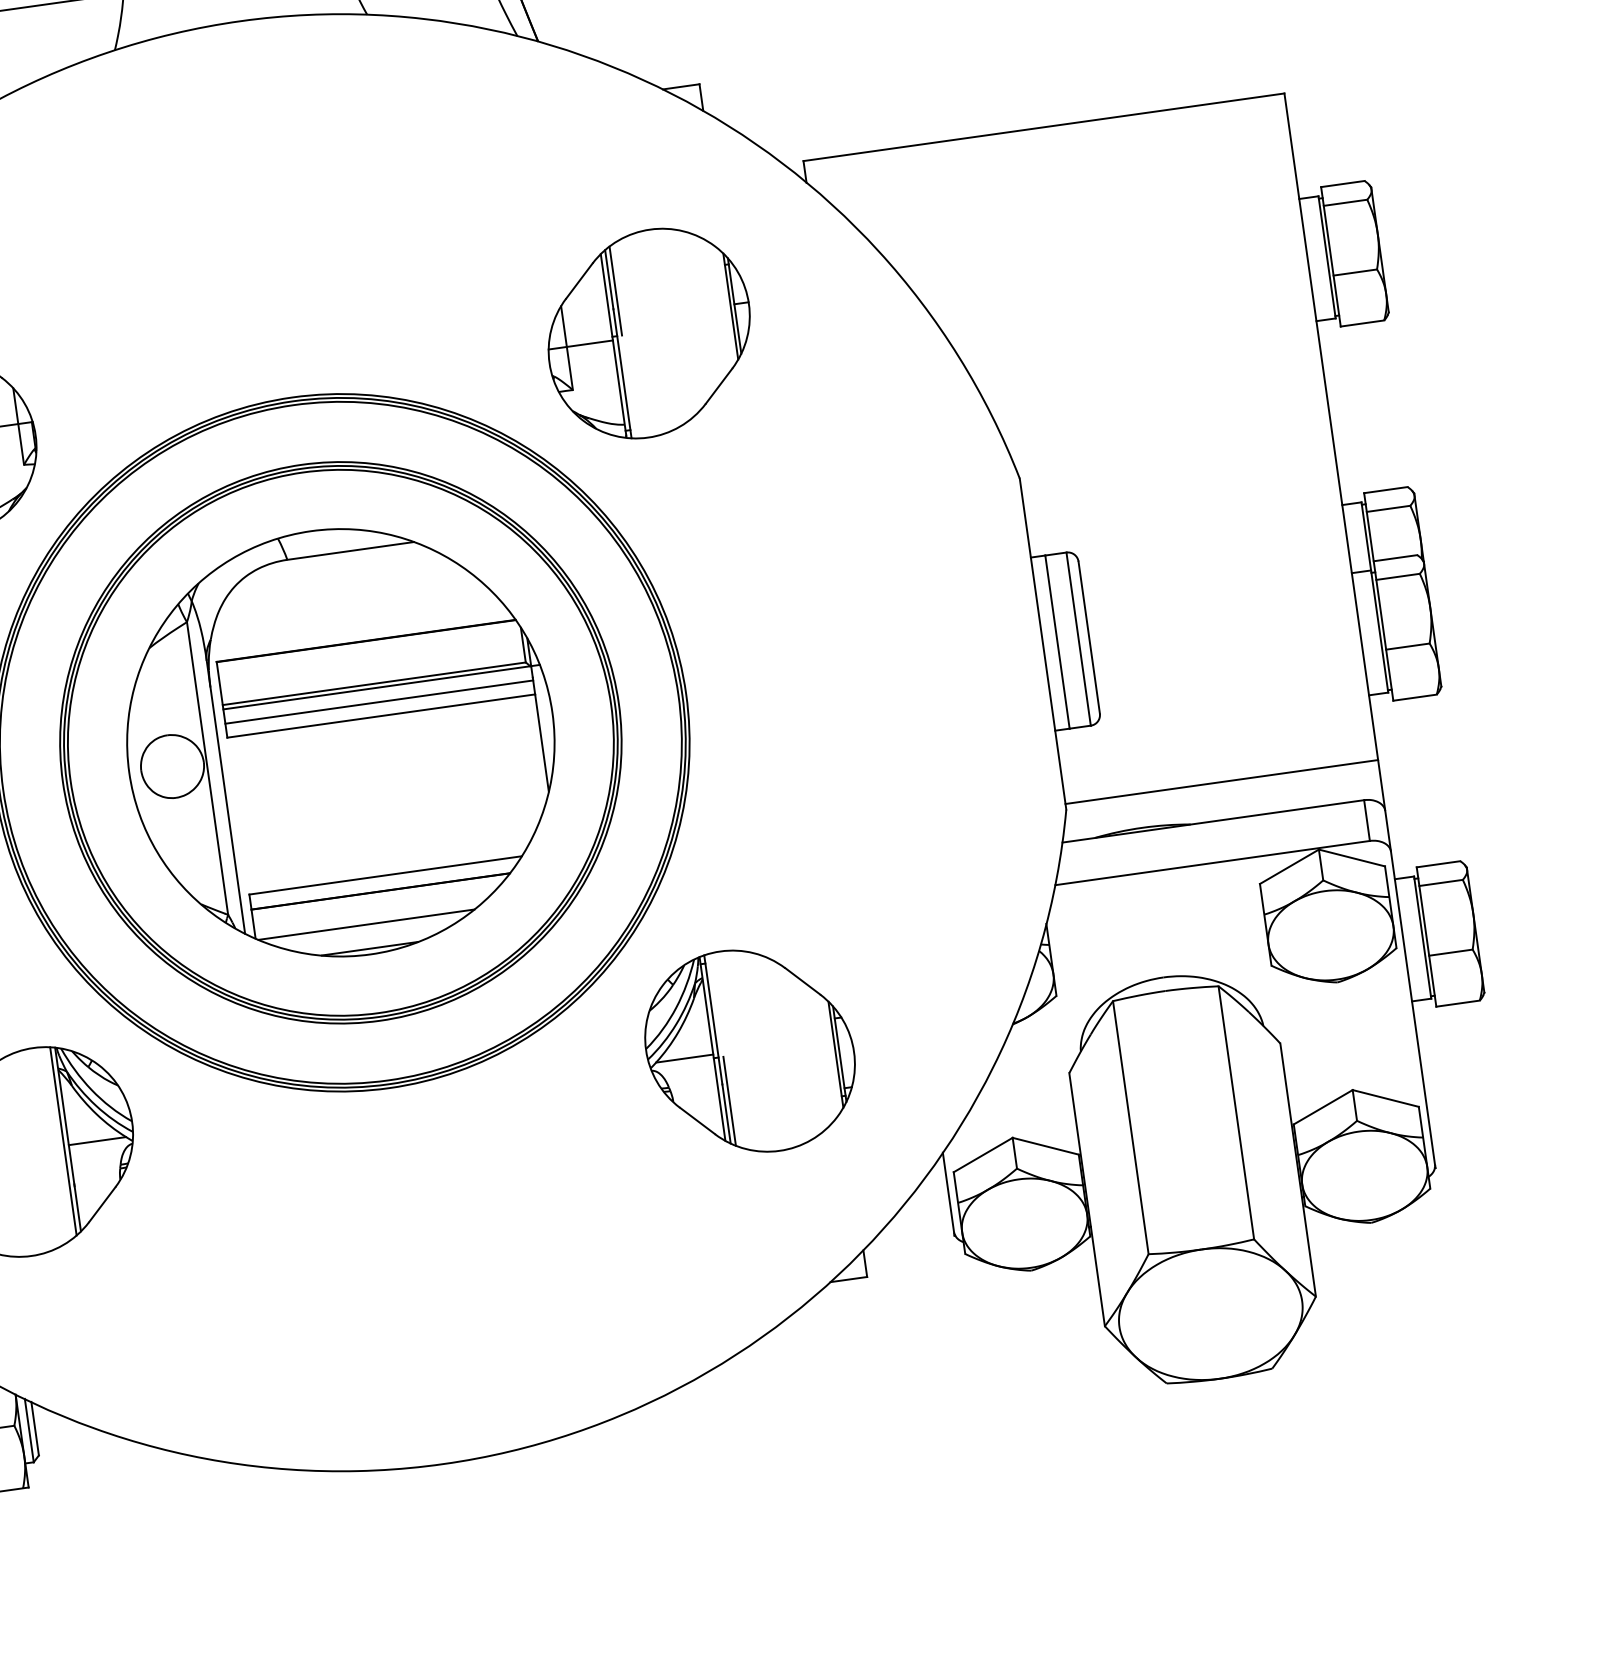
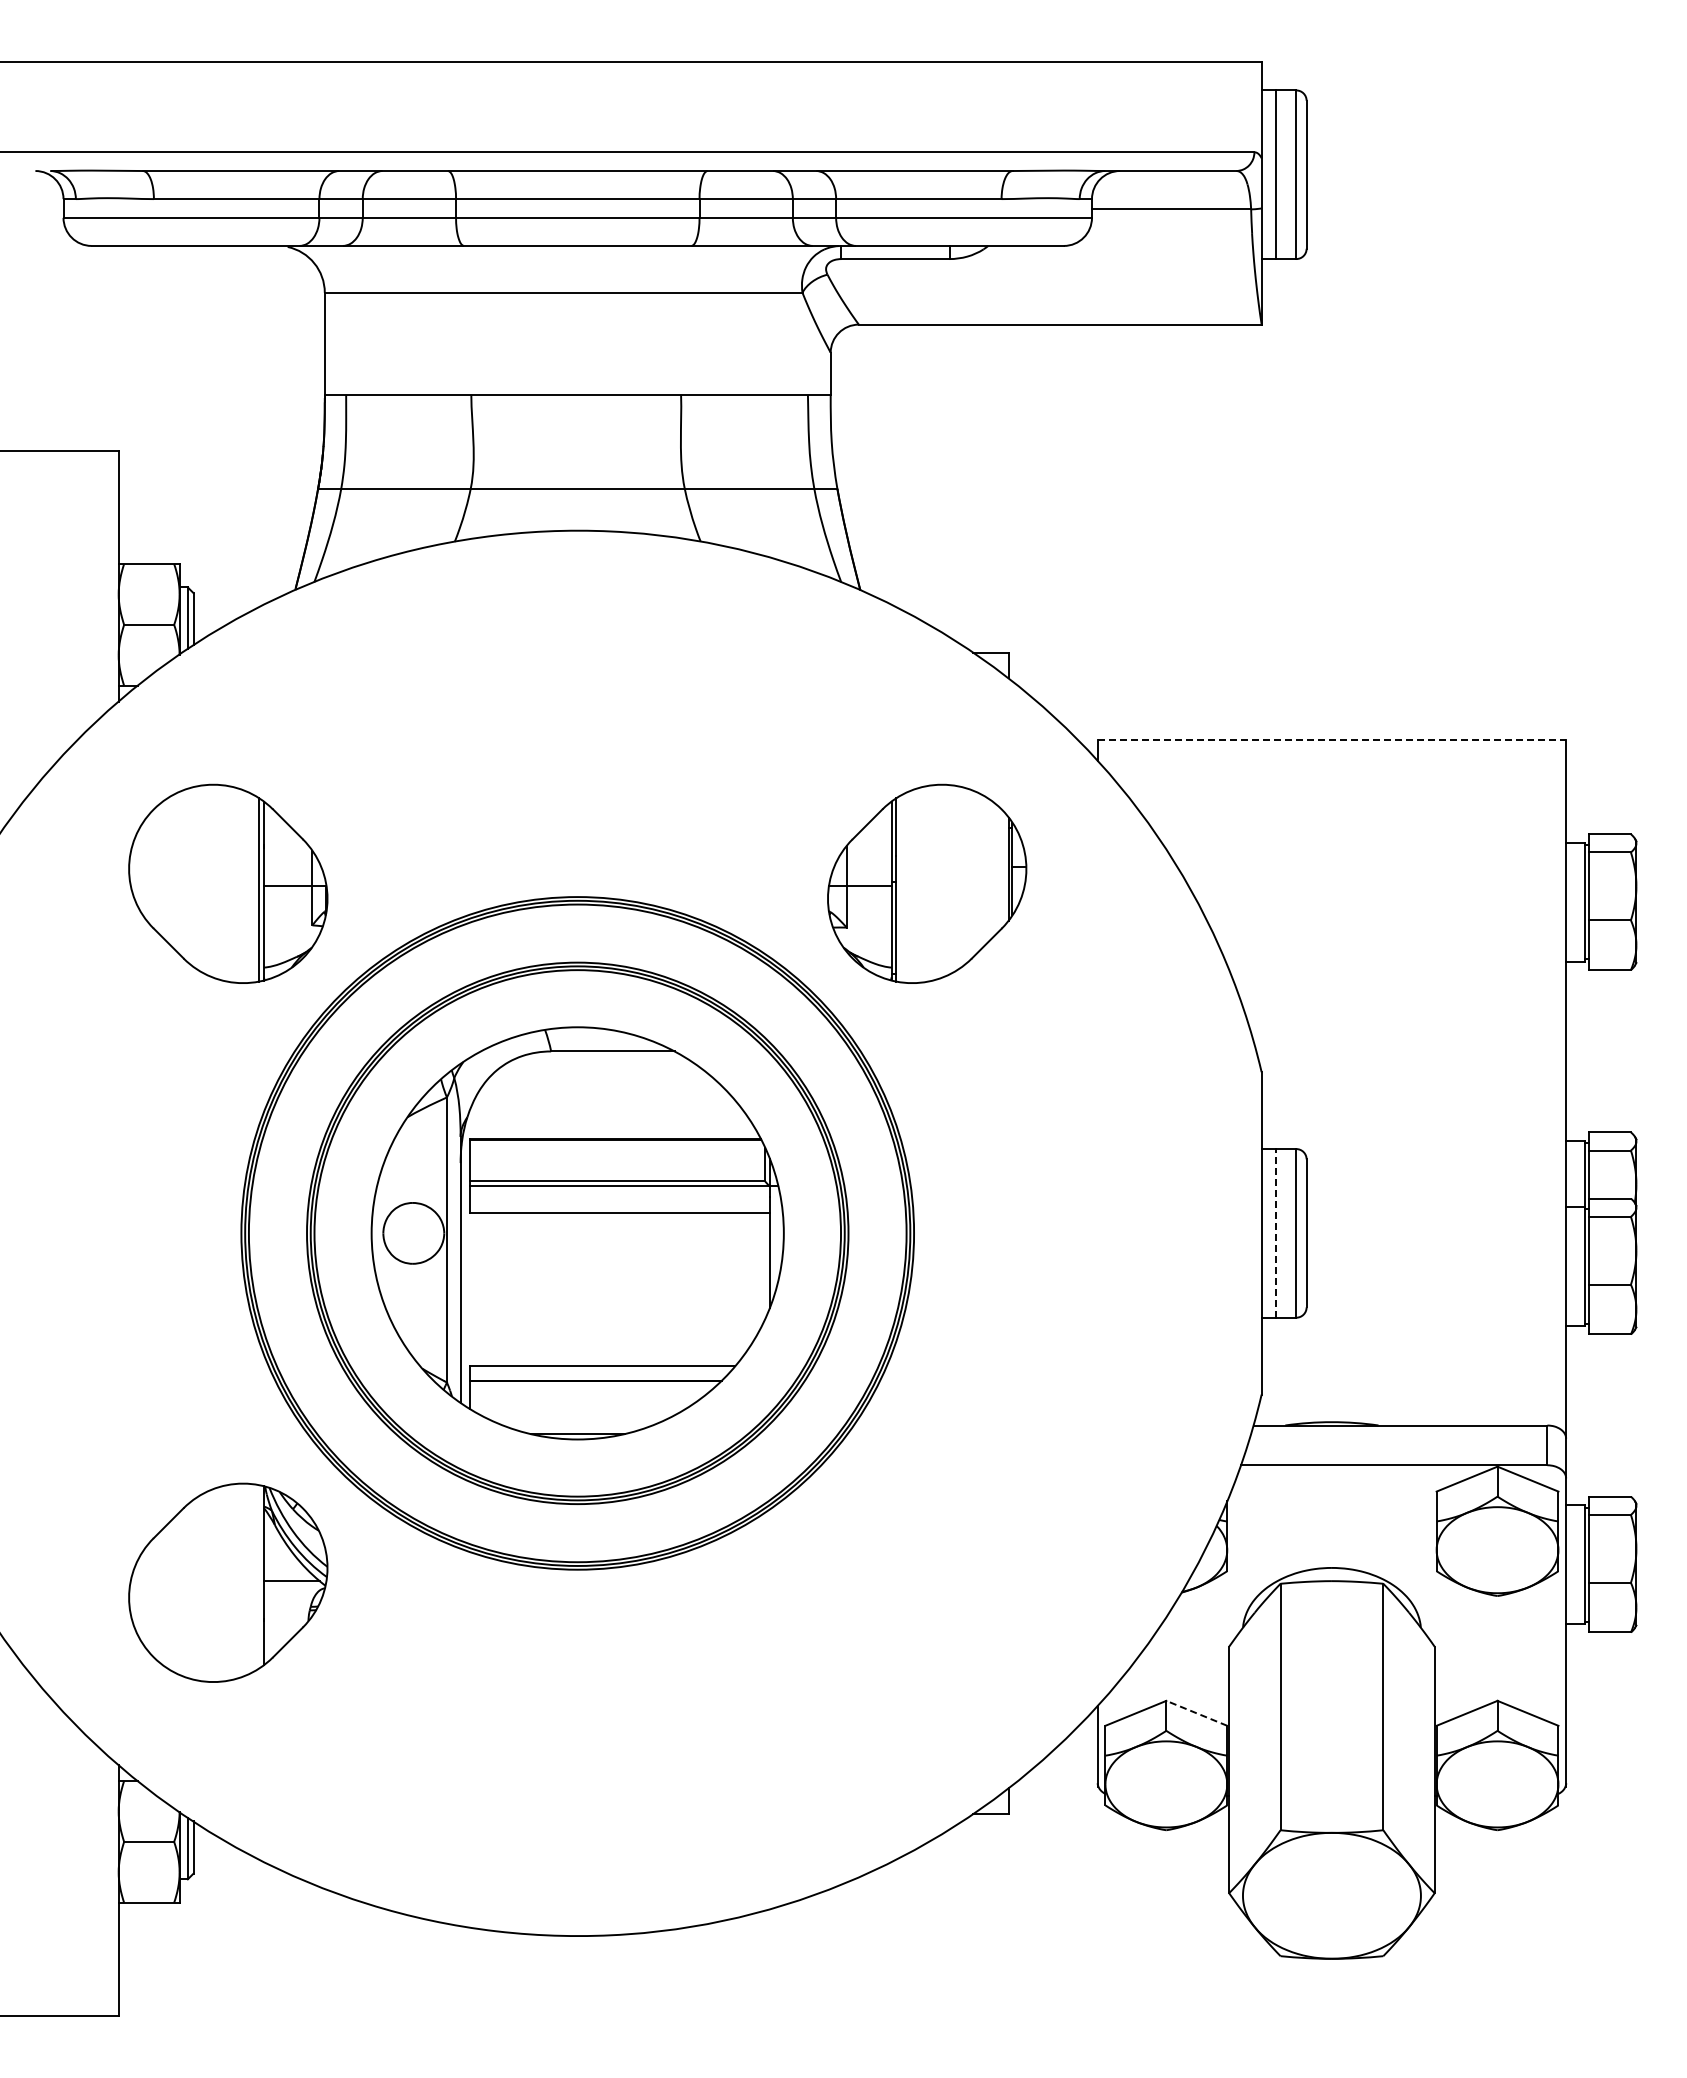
line: (1044, 126) -> (1332, 739), solid -> dashed
line: (615, 290) -> (900, 838), removed
line: (1057, 641) -> (1275, 1232), solid -> dashed
line: (378, 701) -> (619, 1199), removed
line: (1221, 782) -> (1413, 1389), removed
line: (366, 924) -> (577, 1410), removed
part: (750, 1050) -> (927, 1582), removed
line: (63, 1141) -> (259, 1576), removed
line: (1045, 1146) -> (1196, 1713), solid -> dashed

